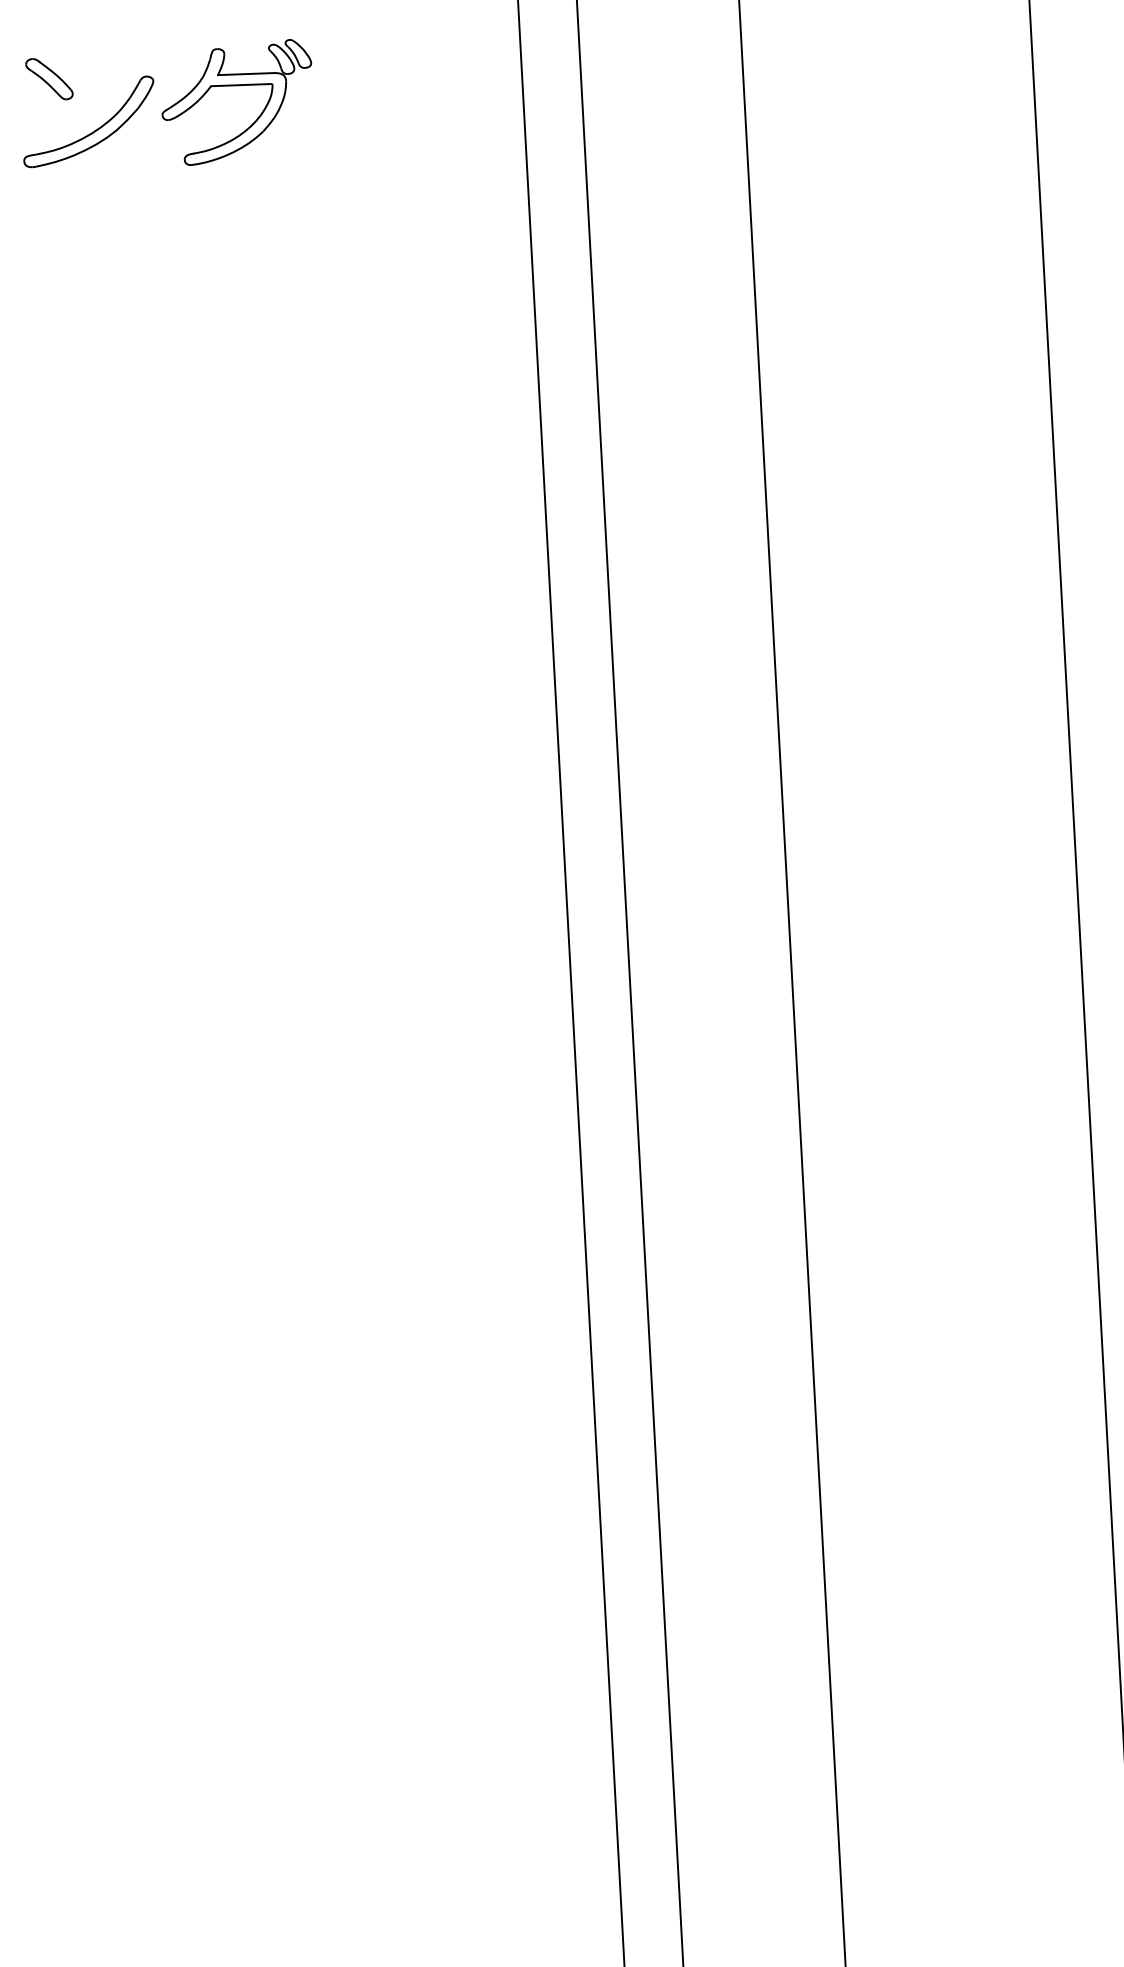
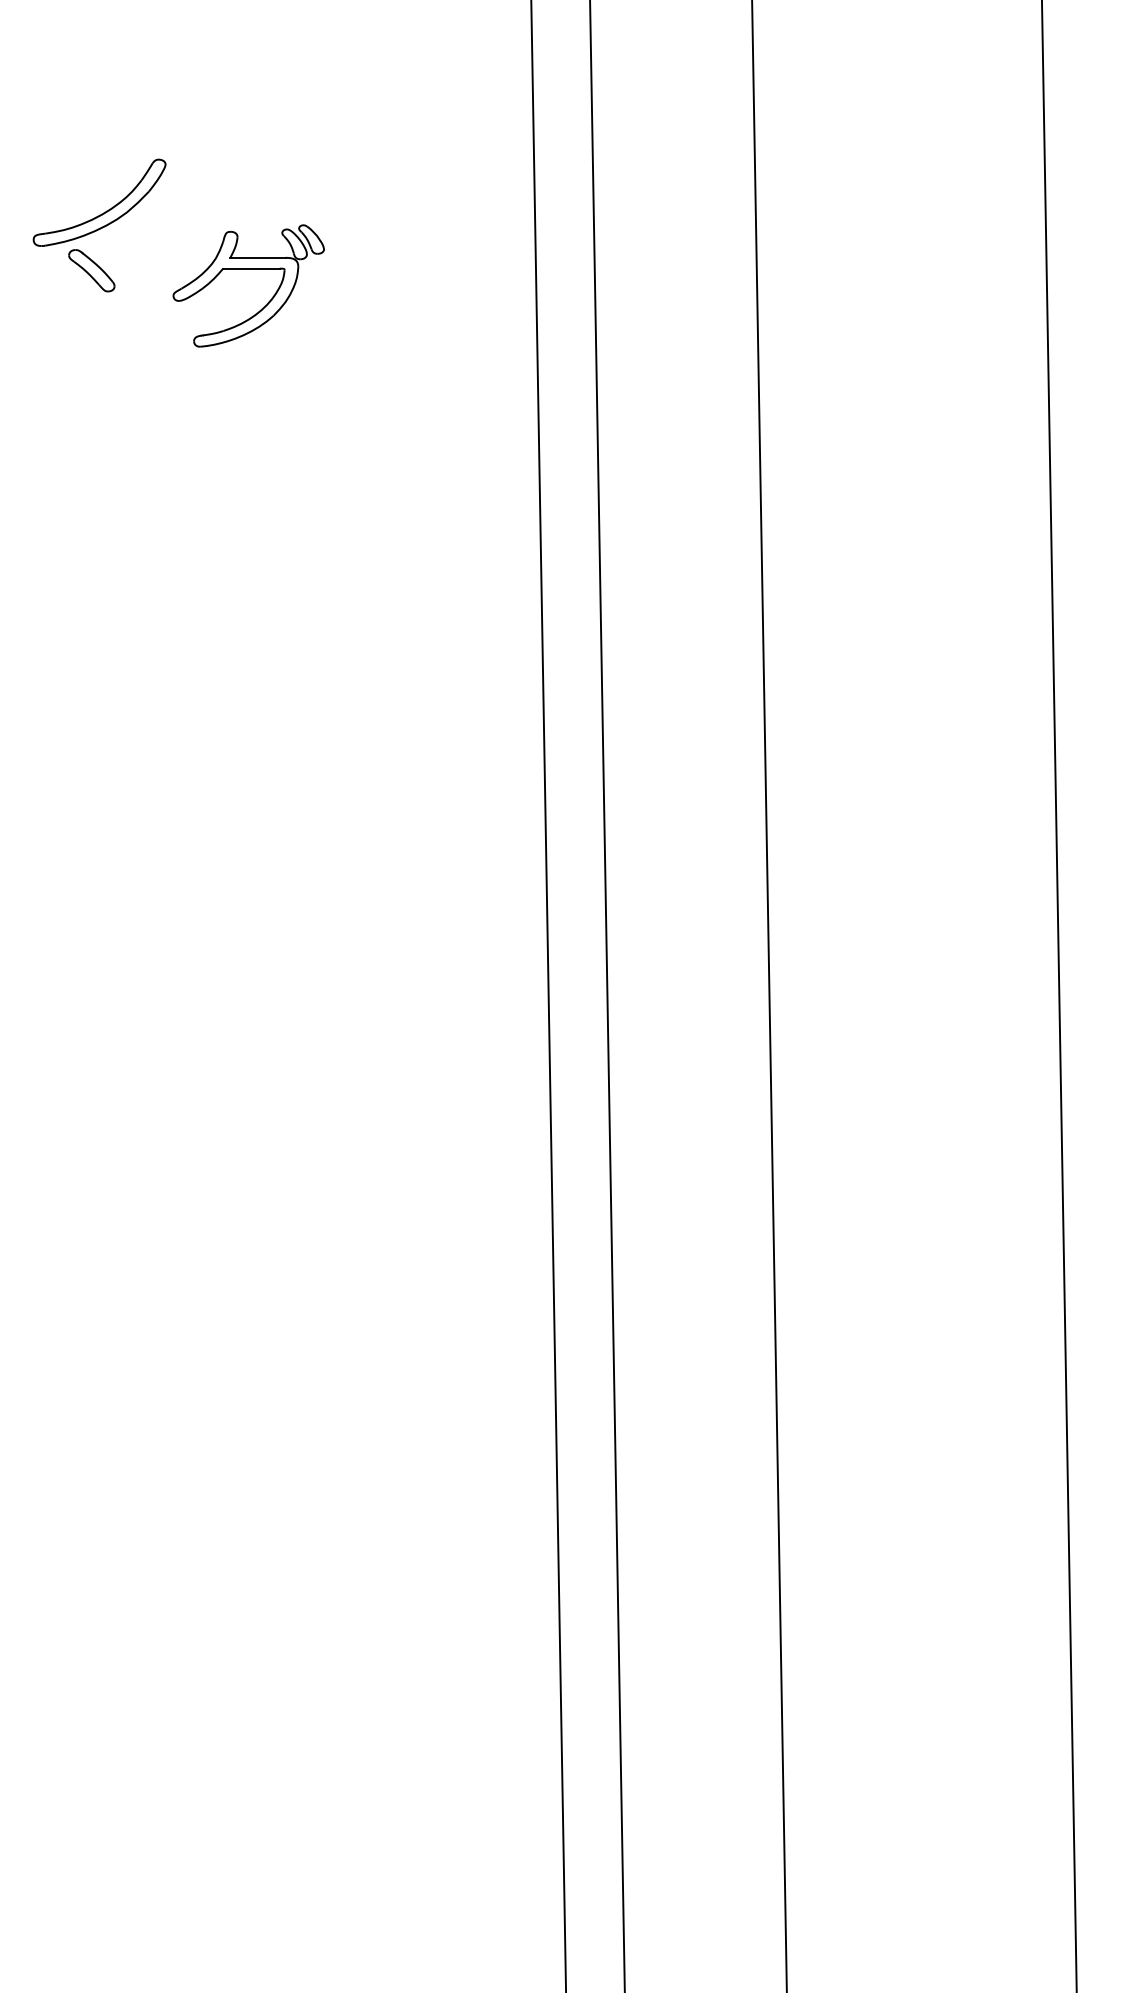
part: (49, 78) -> (91, 270), moved
part: (236, 86) -> (248, 269), moved

